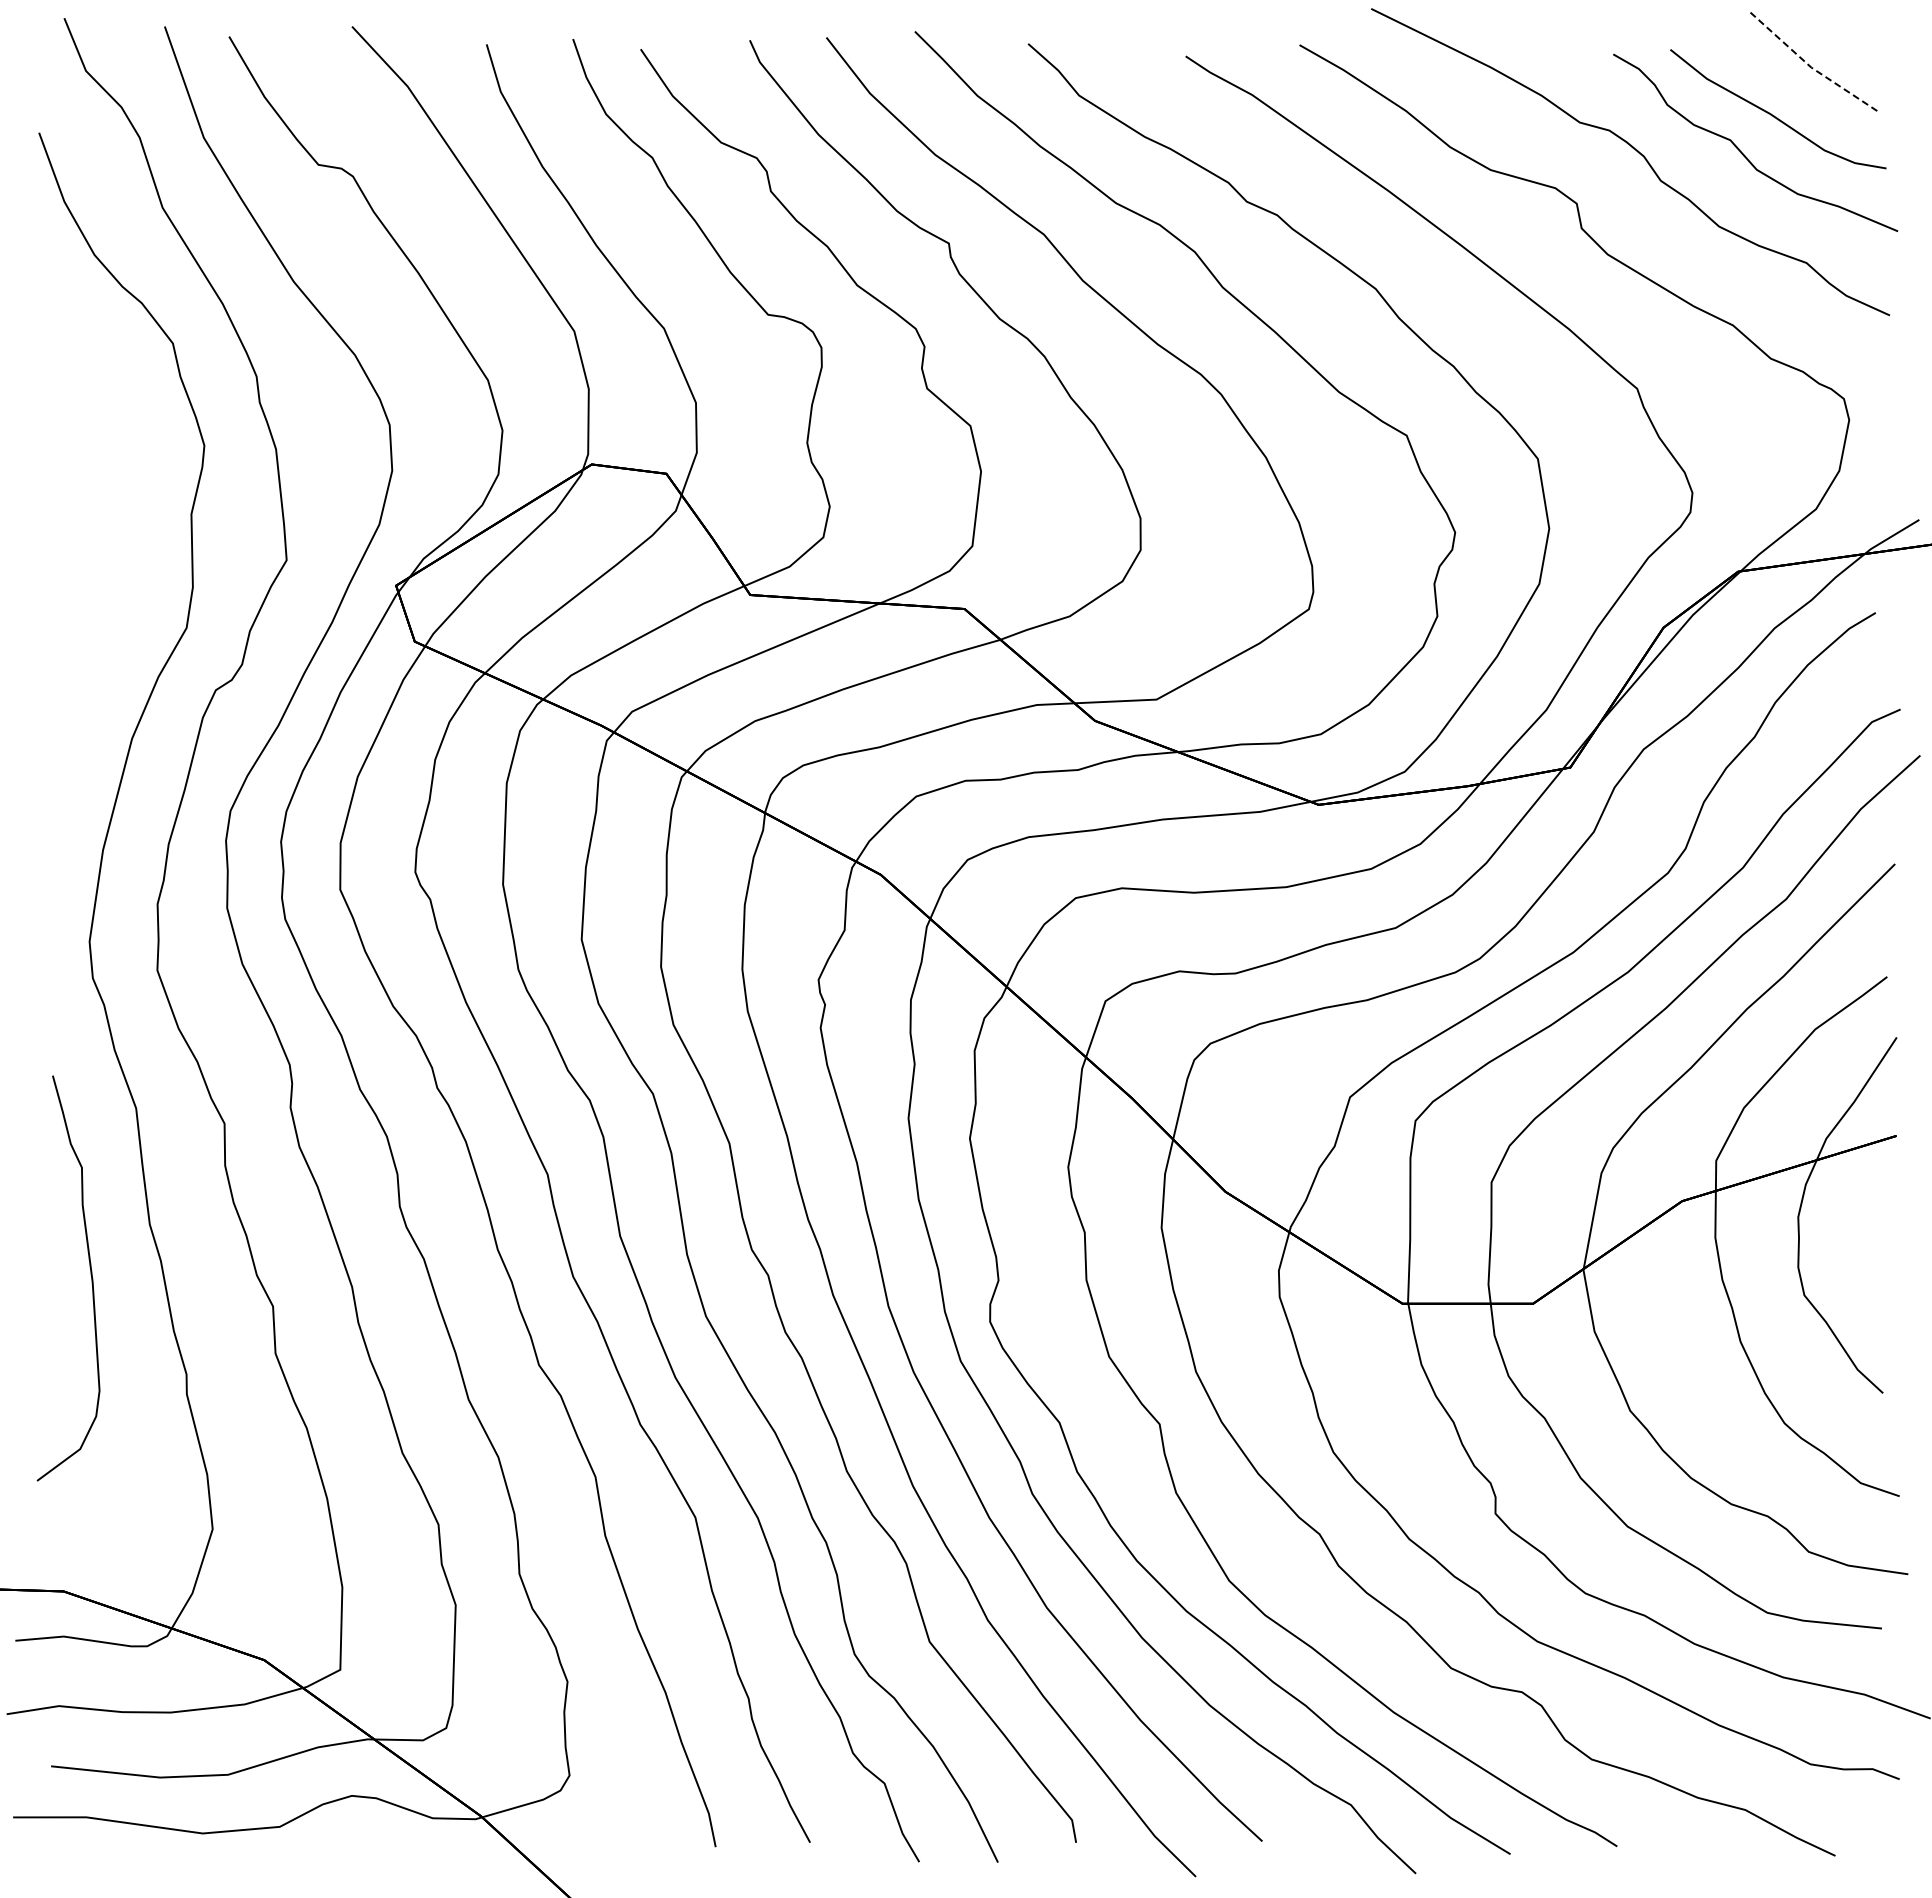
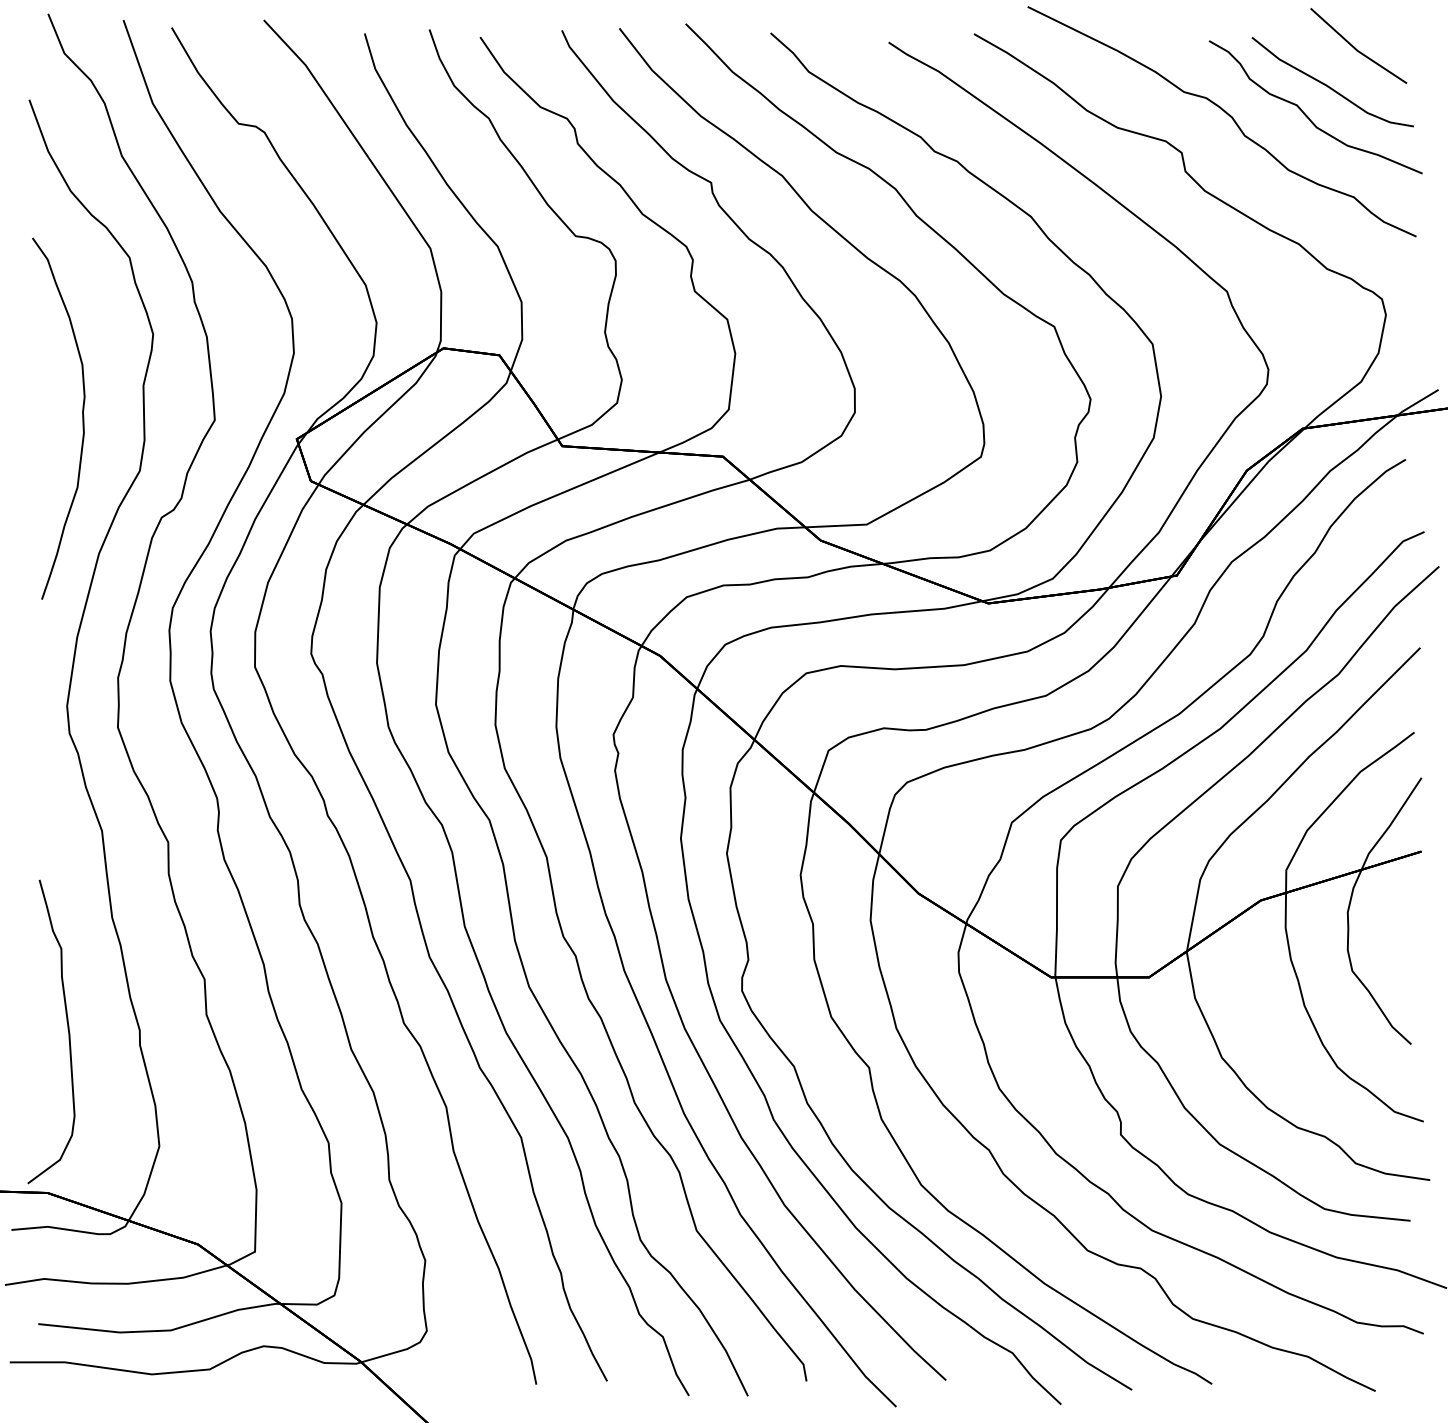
line: (1809, 65) -> (1356, 49), dashed -> solid
curve: (110, 558) -> (82, 418), added
curve: (90, 1275) -> (67, 1029), moved

